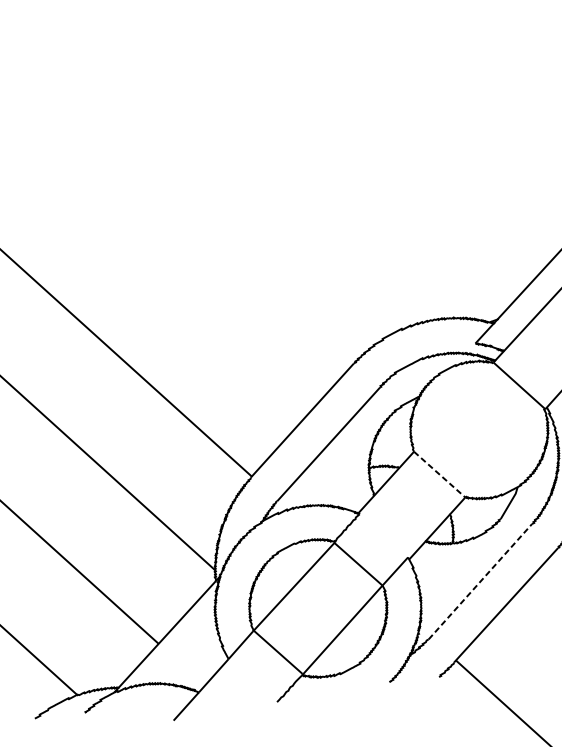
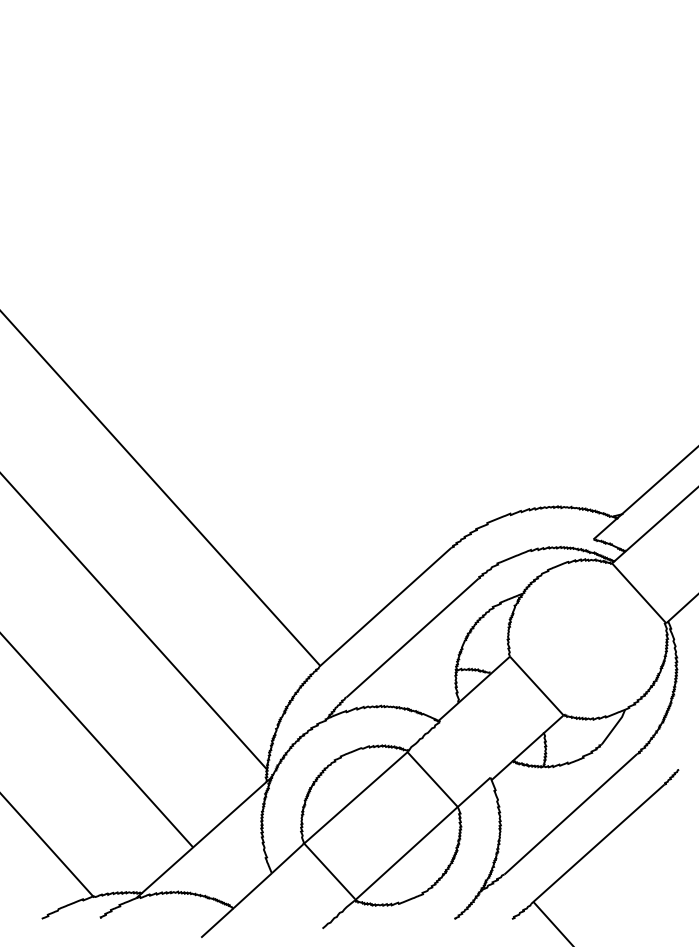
line: (439, 475) -> (536, 686), dashed -> solid
line: (480, 582) -> (570, 814), dashed -> solid

